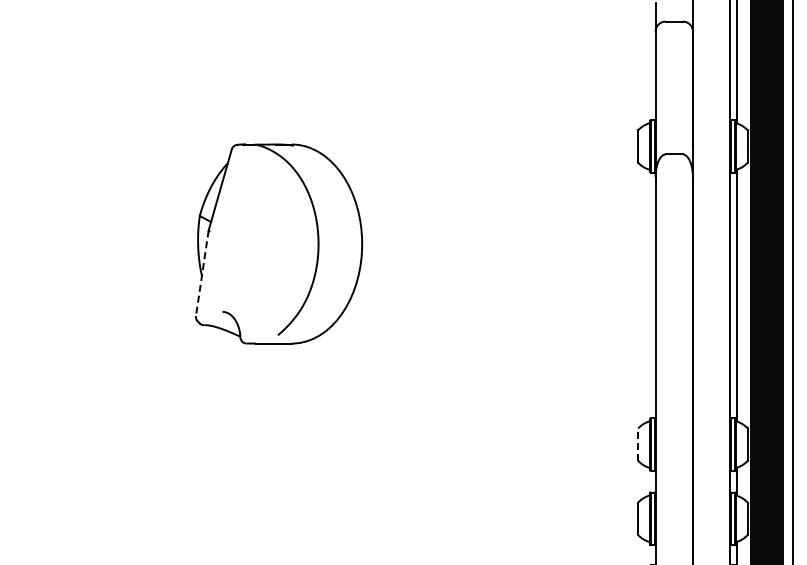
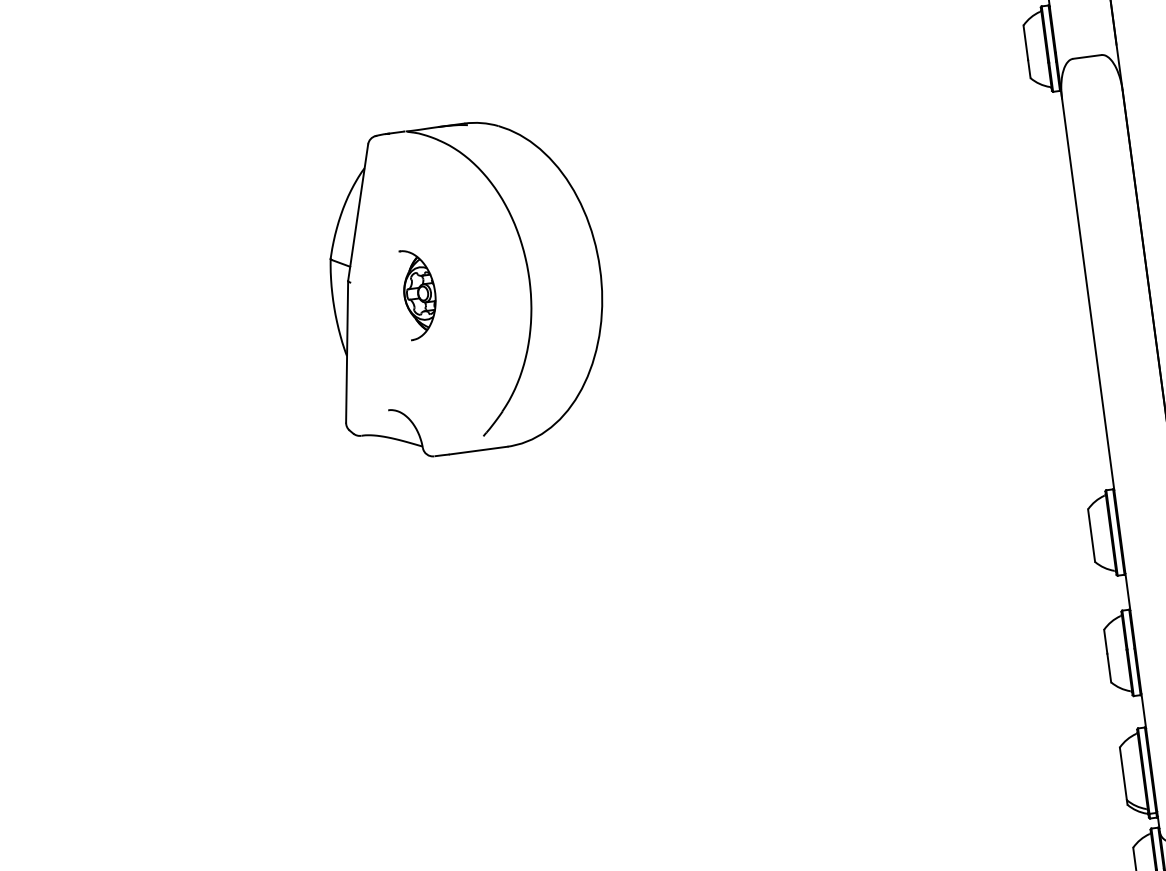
part: (250, 243) -> (418, 293), added
line: (202, 273) -> (347, 352), dashed -> solid
line: (638, 444) -> (1092, 535), dashed -> solid

